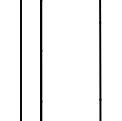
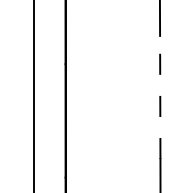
line: (100, 61) -> (160, 98), solid -> dashed

